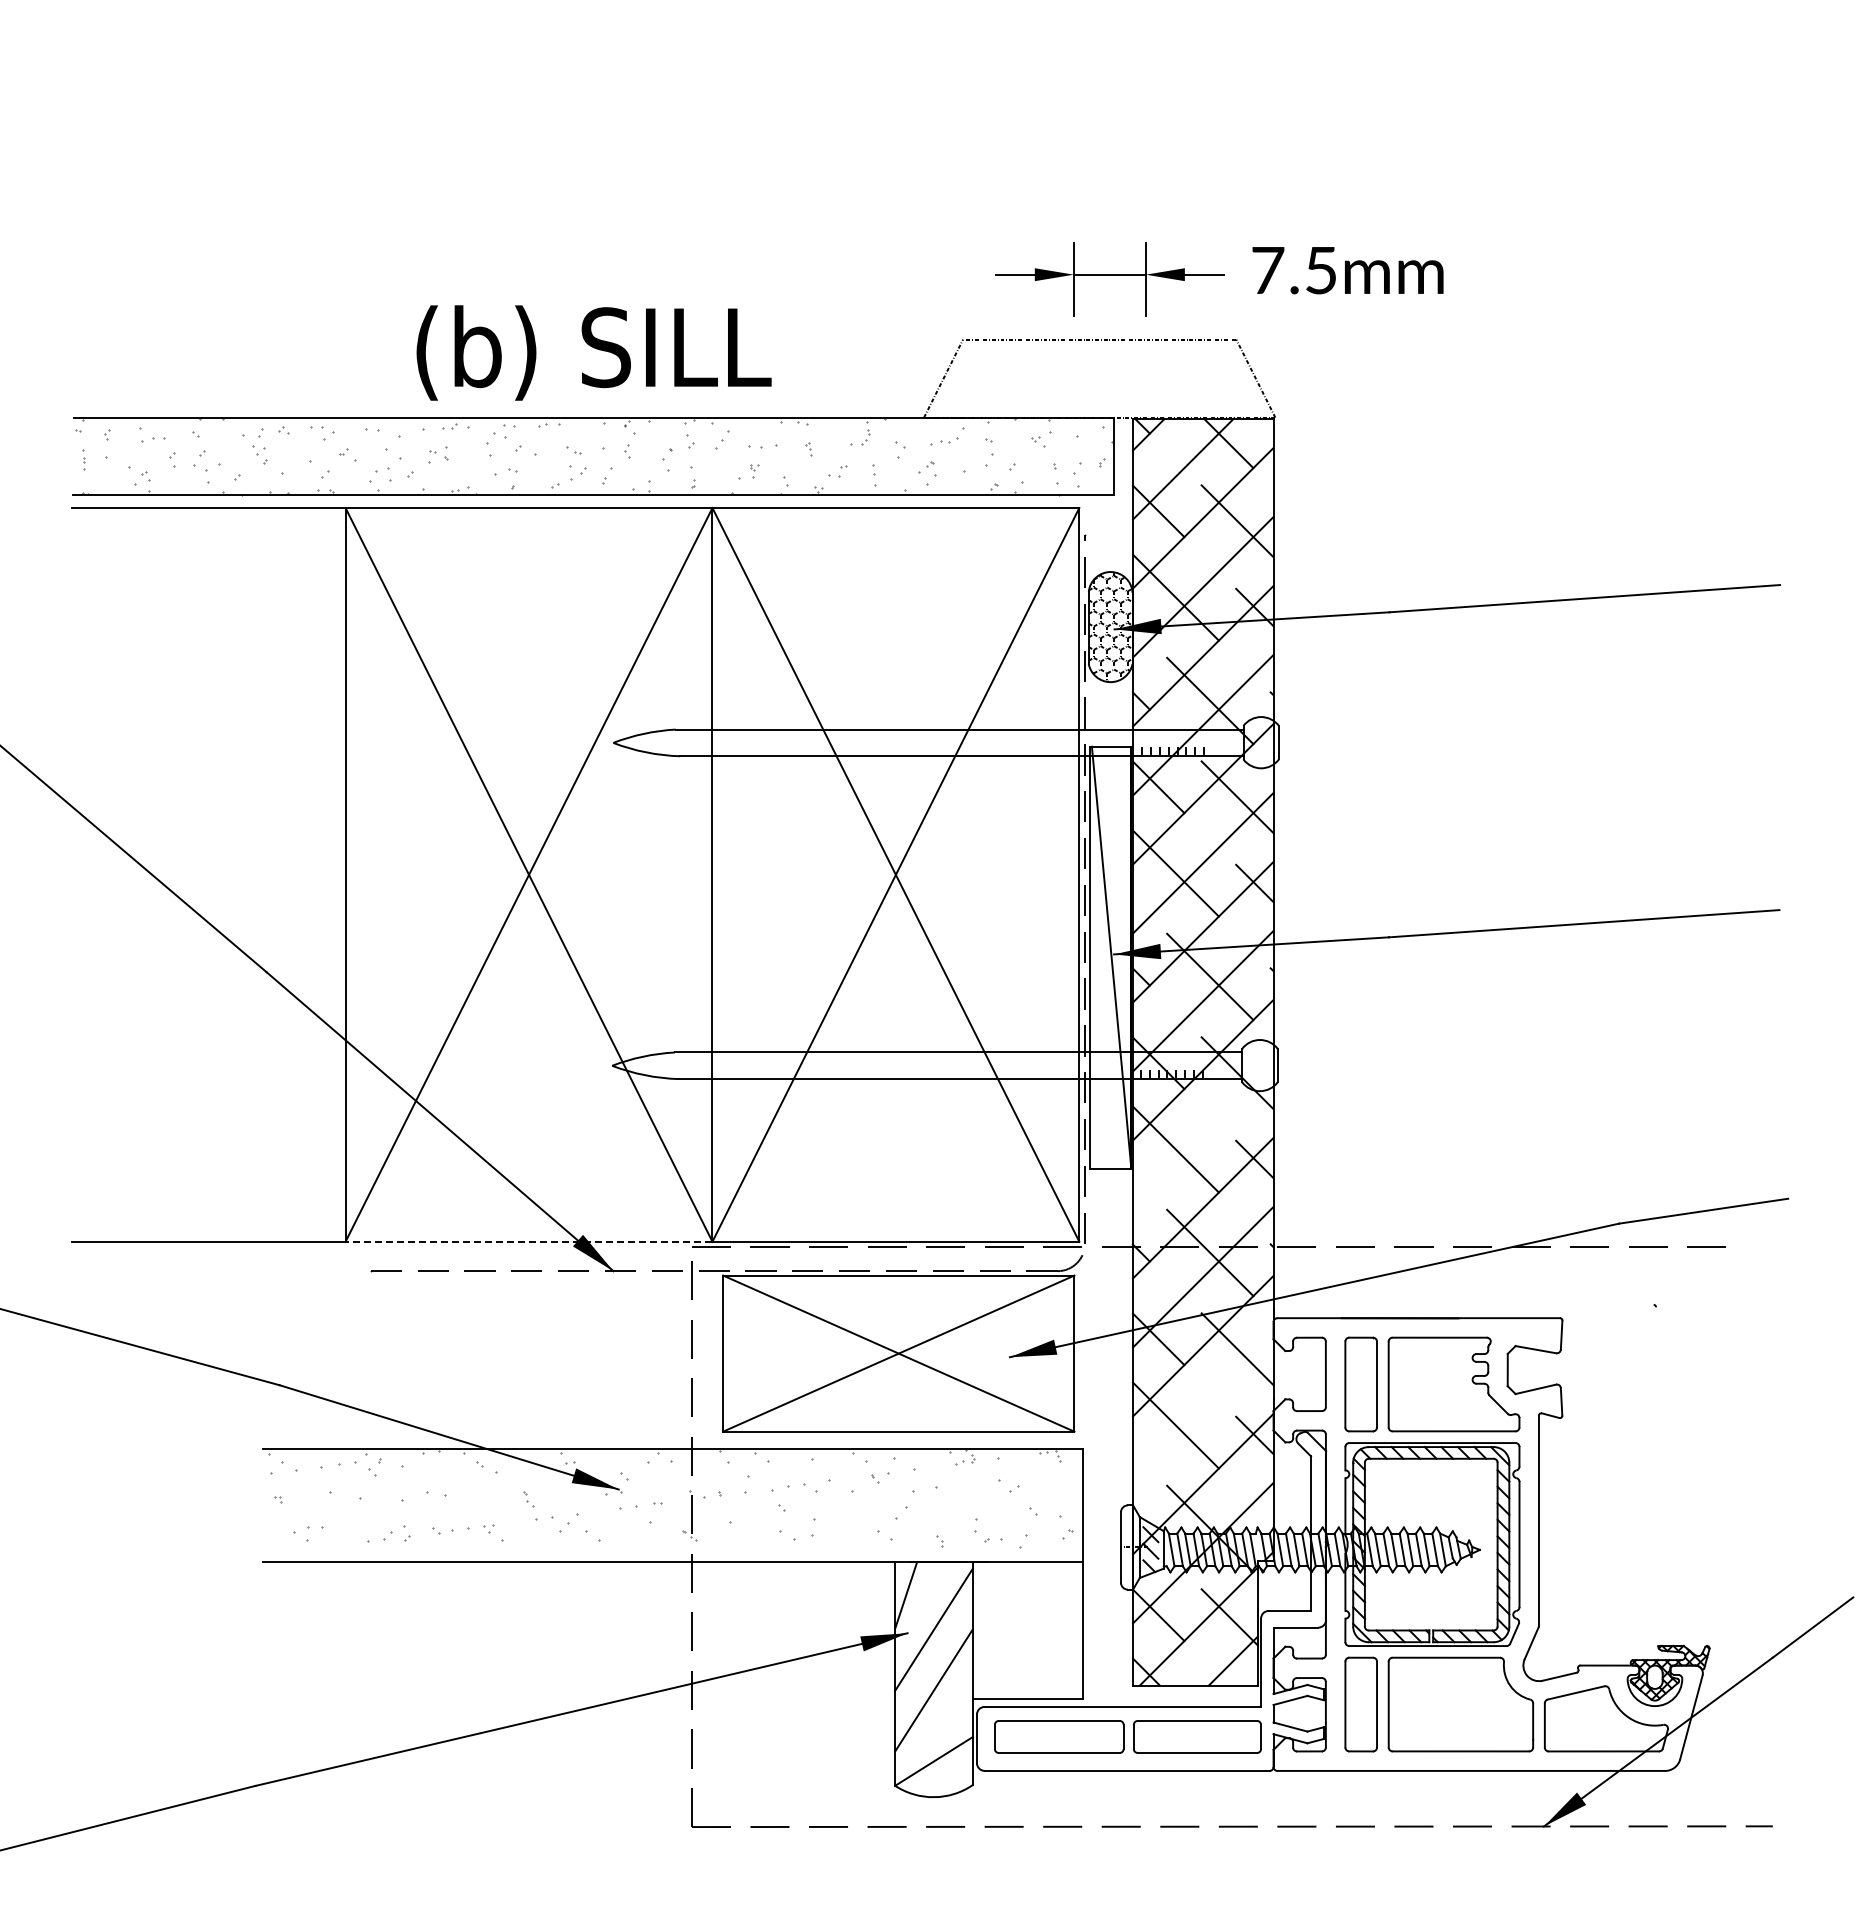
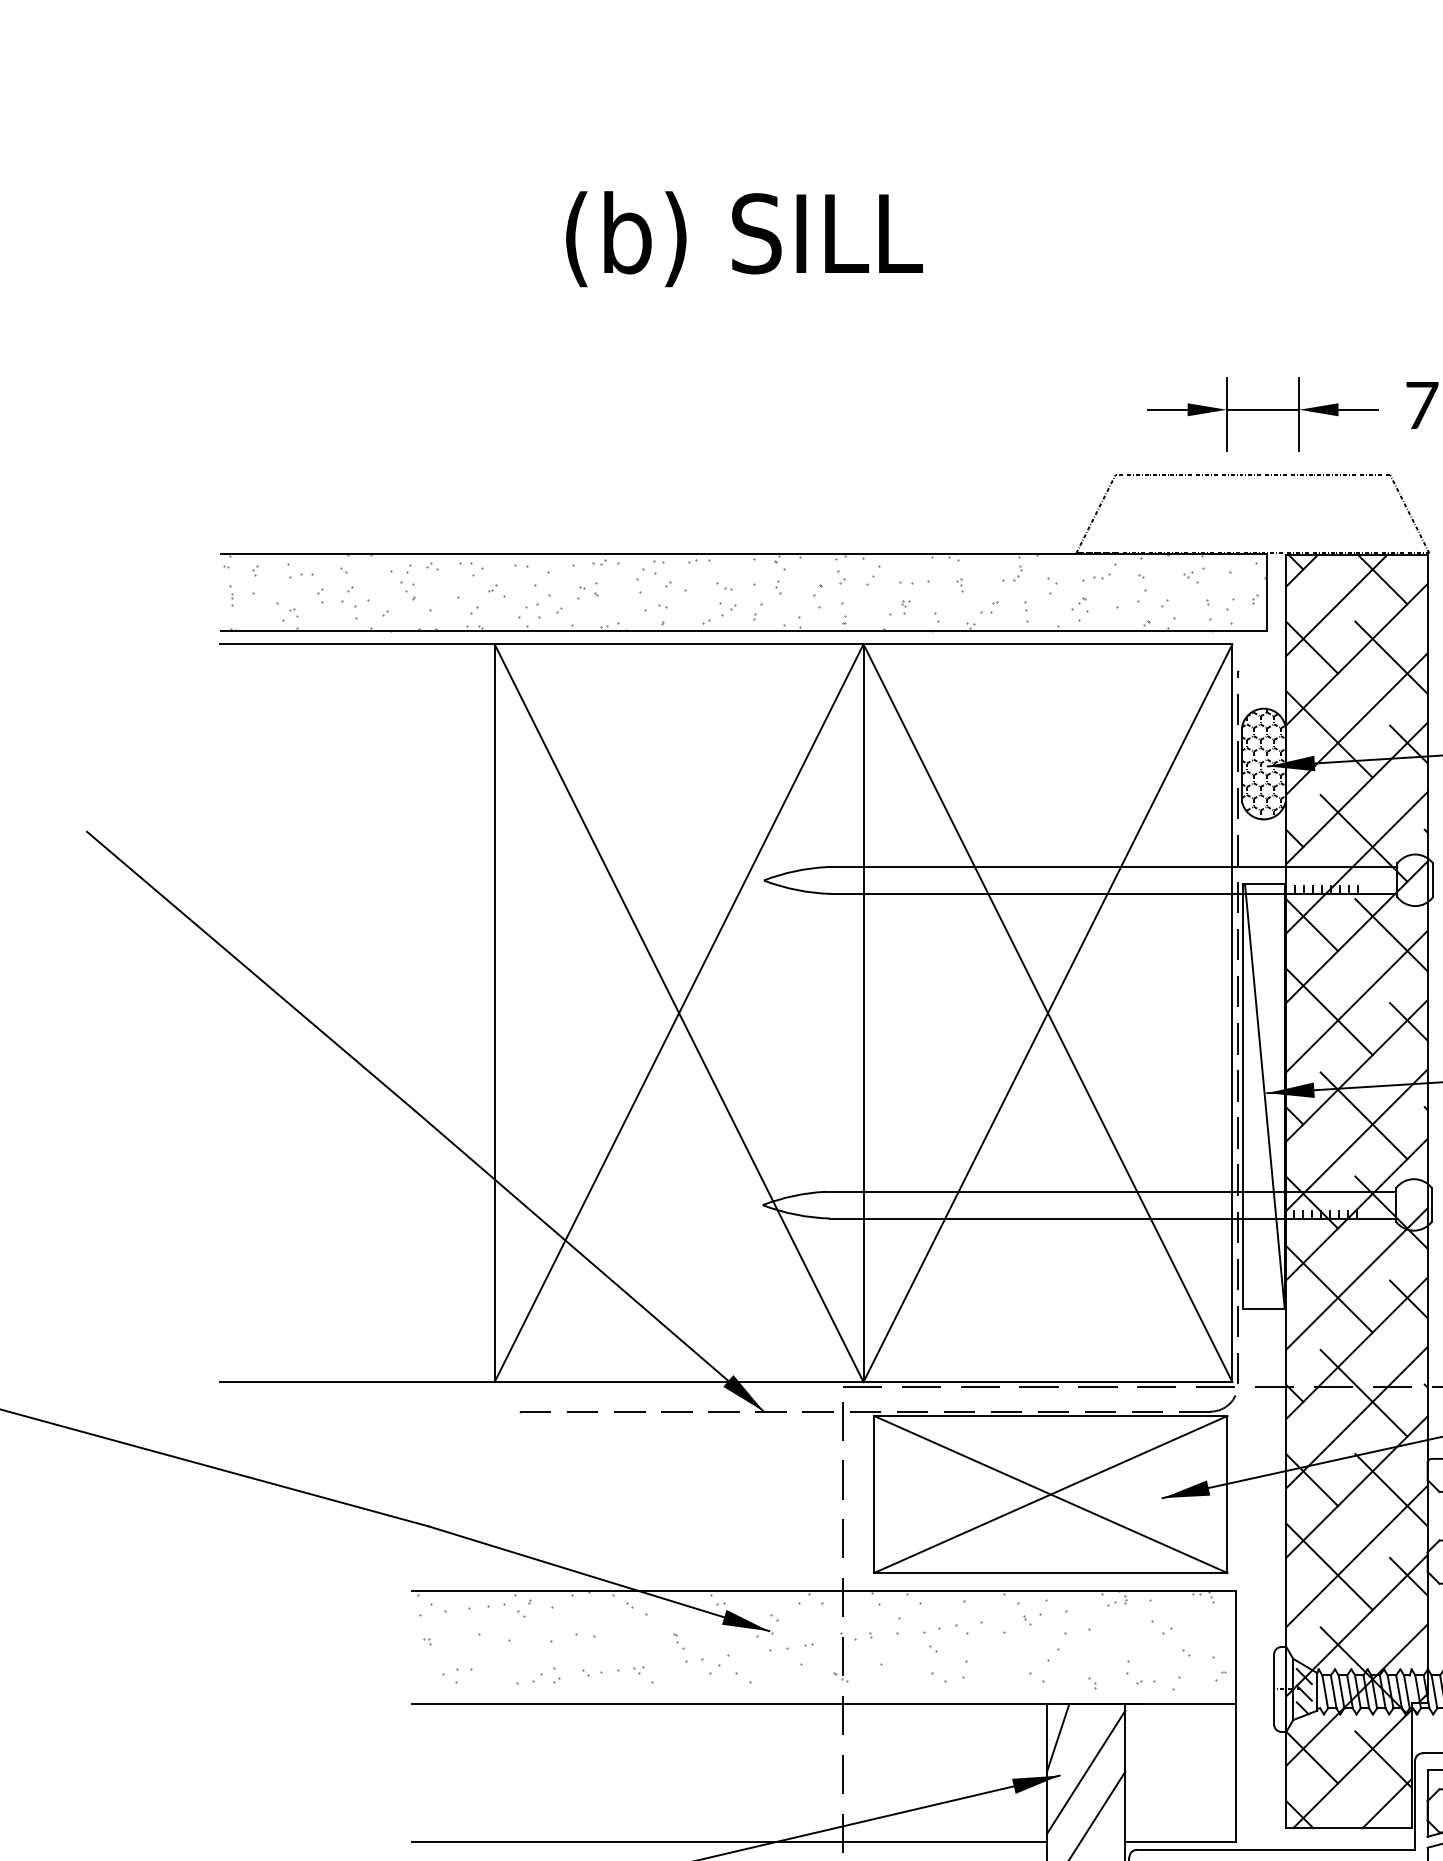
text: (593, 352) -> (743, 238), moved
line: (1203, 1138) -> (1357, 1278), added
line: (528, 1241) -> (678, 1381), dashed -> solid
line: (1203, 1414) -> (1357, 1555), added
line: (579, 1699) -> (729, 1842), added

